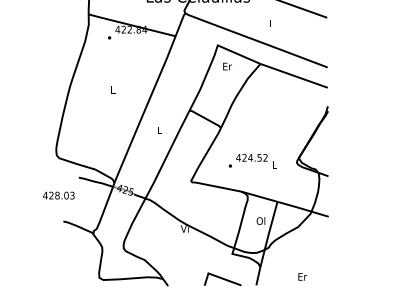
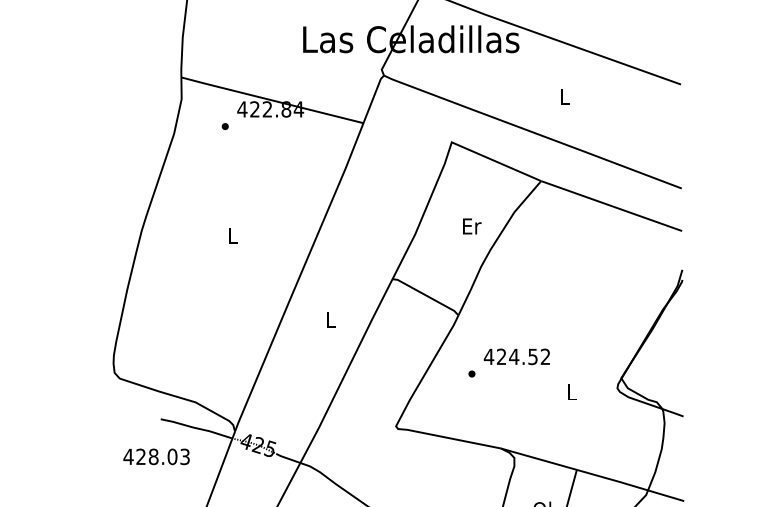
text: (227, 66) -> (472, 226), moved
text: (247, 160) -> (507, 362), moved
text: (58, 195) -> (155, 456), moved

